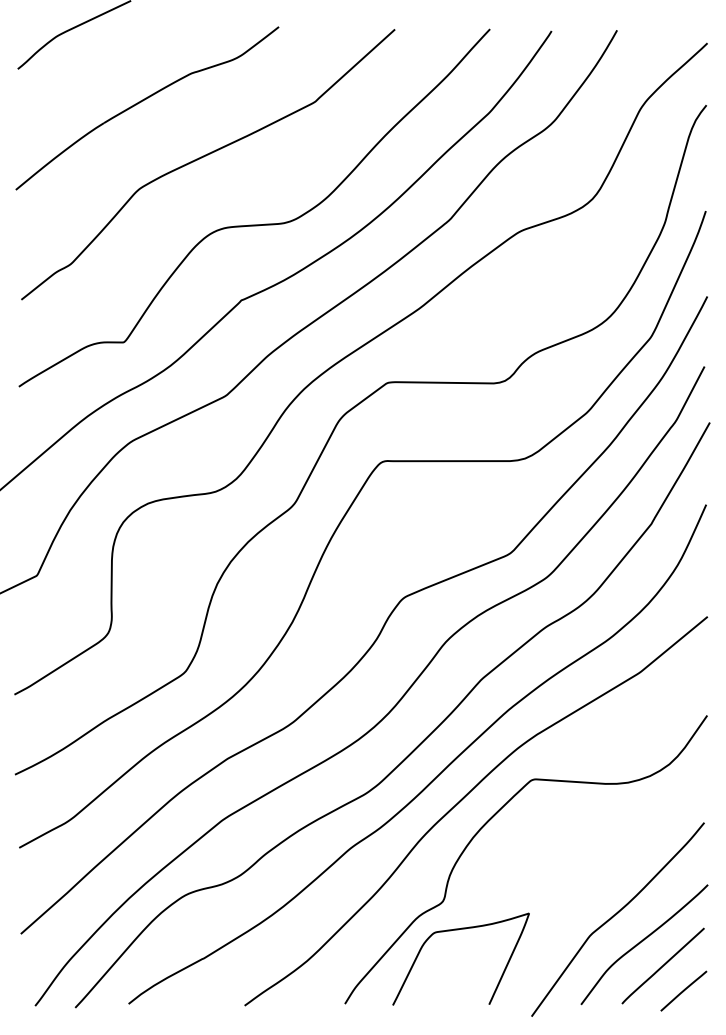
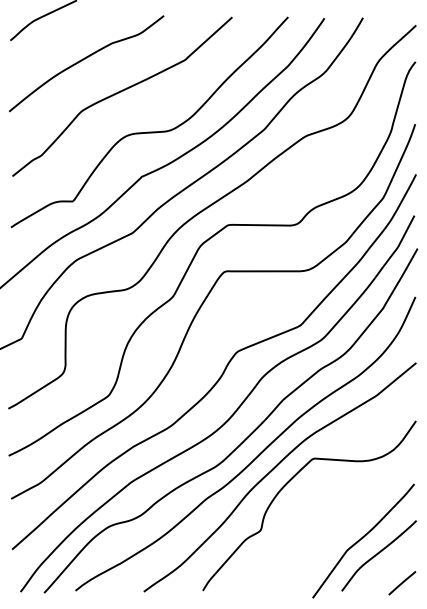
curve: (453, 932) -> (266, 548), removed
line: (662, 966) -> (389, 568), removed

